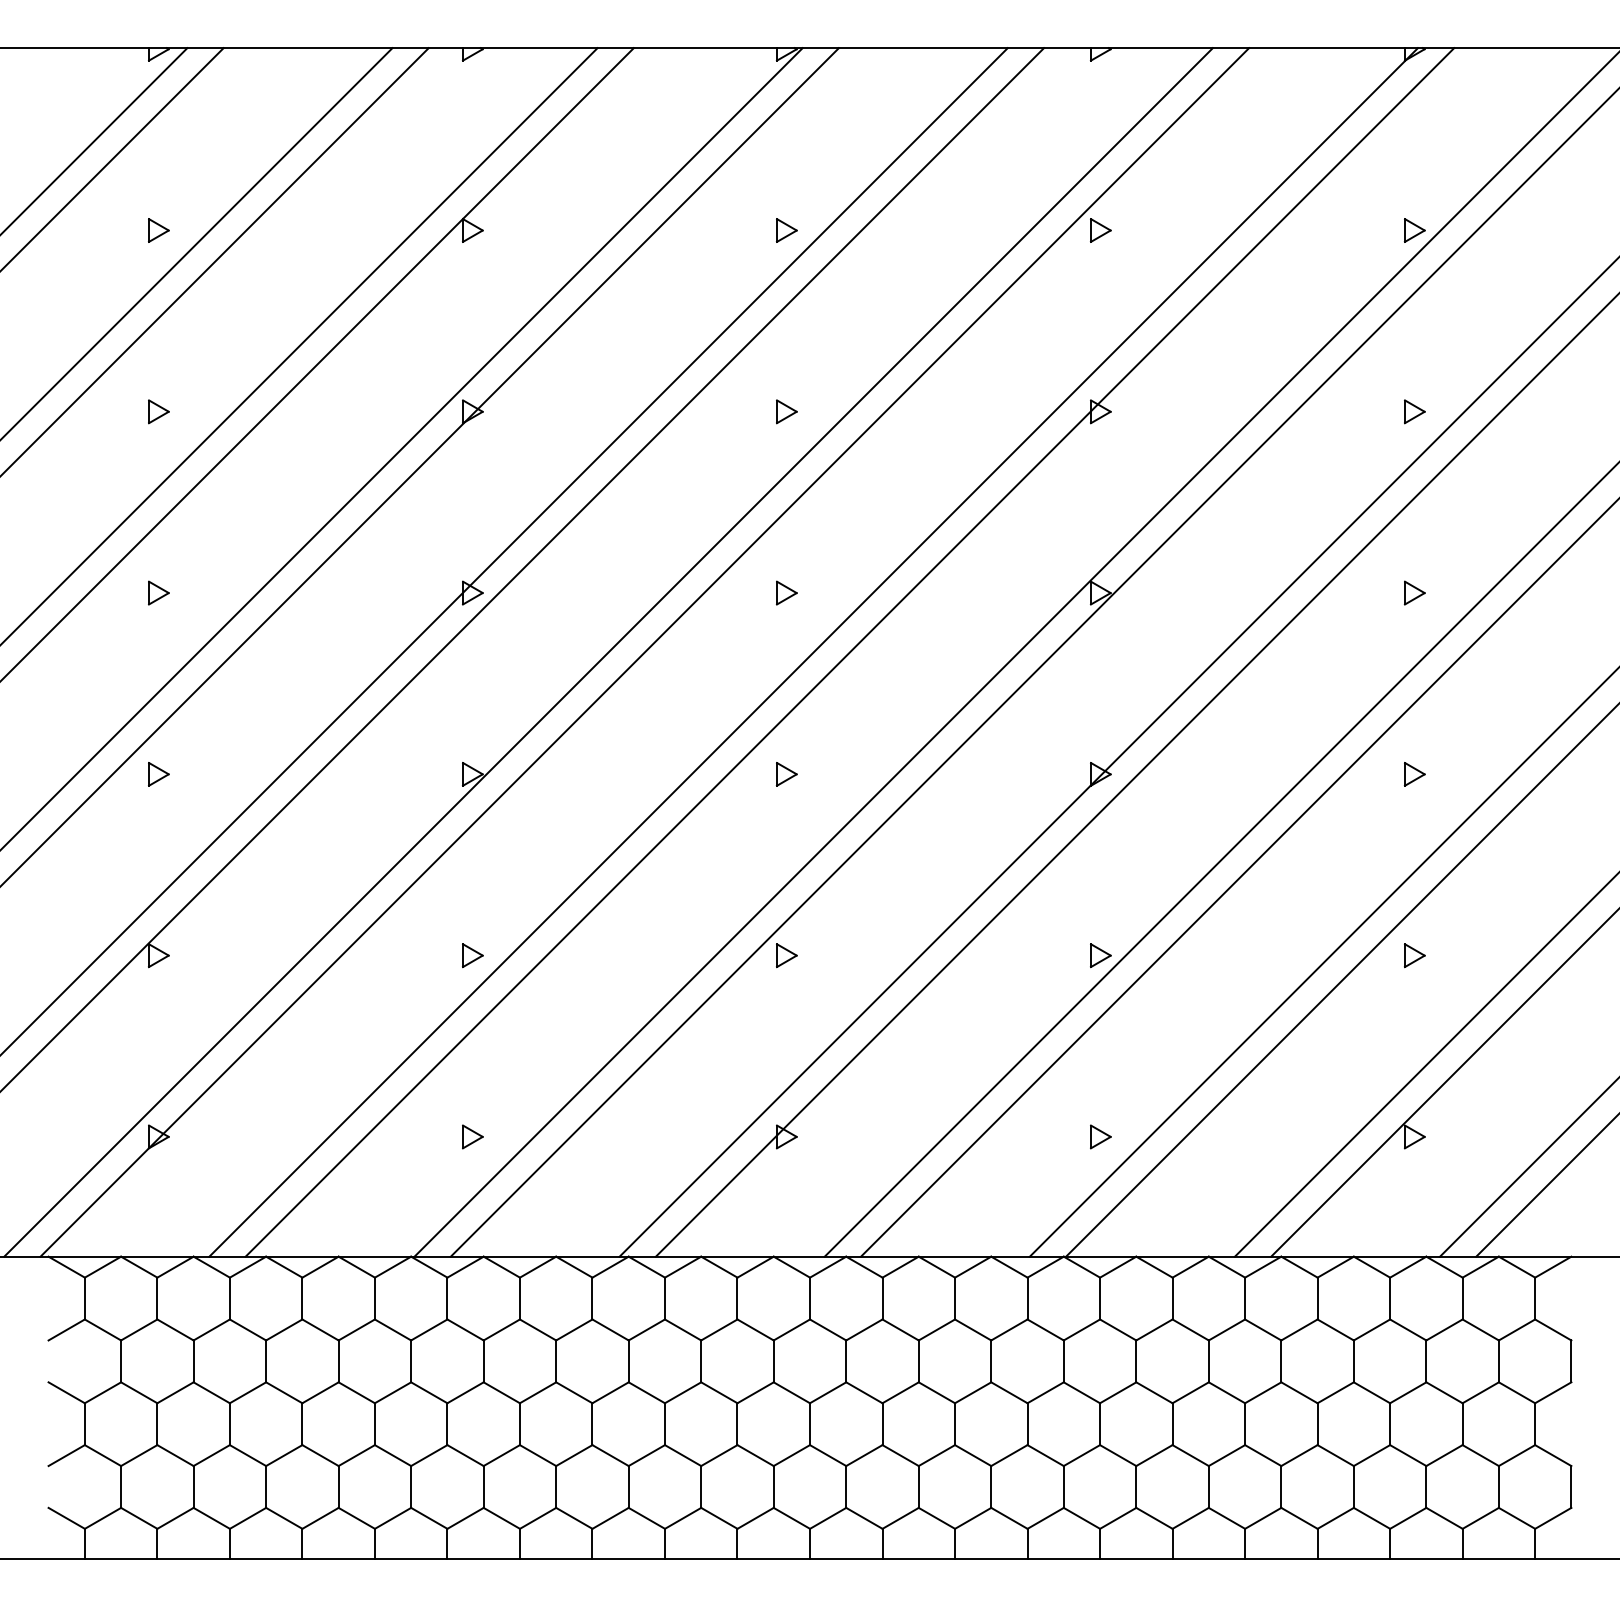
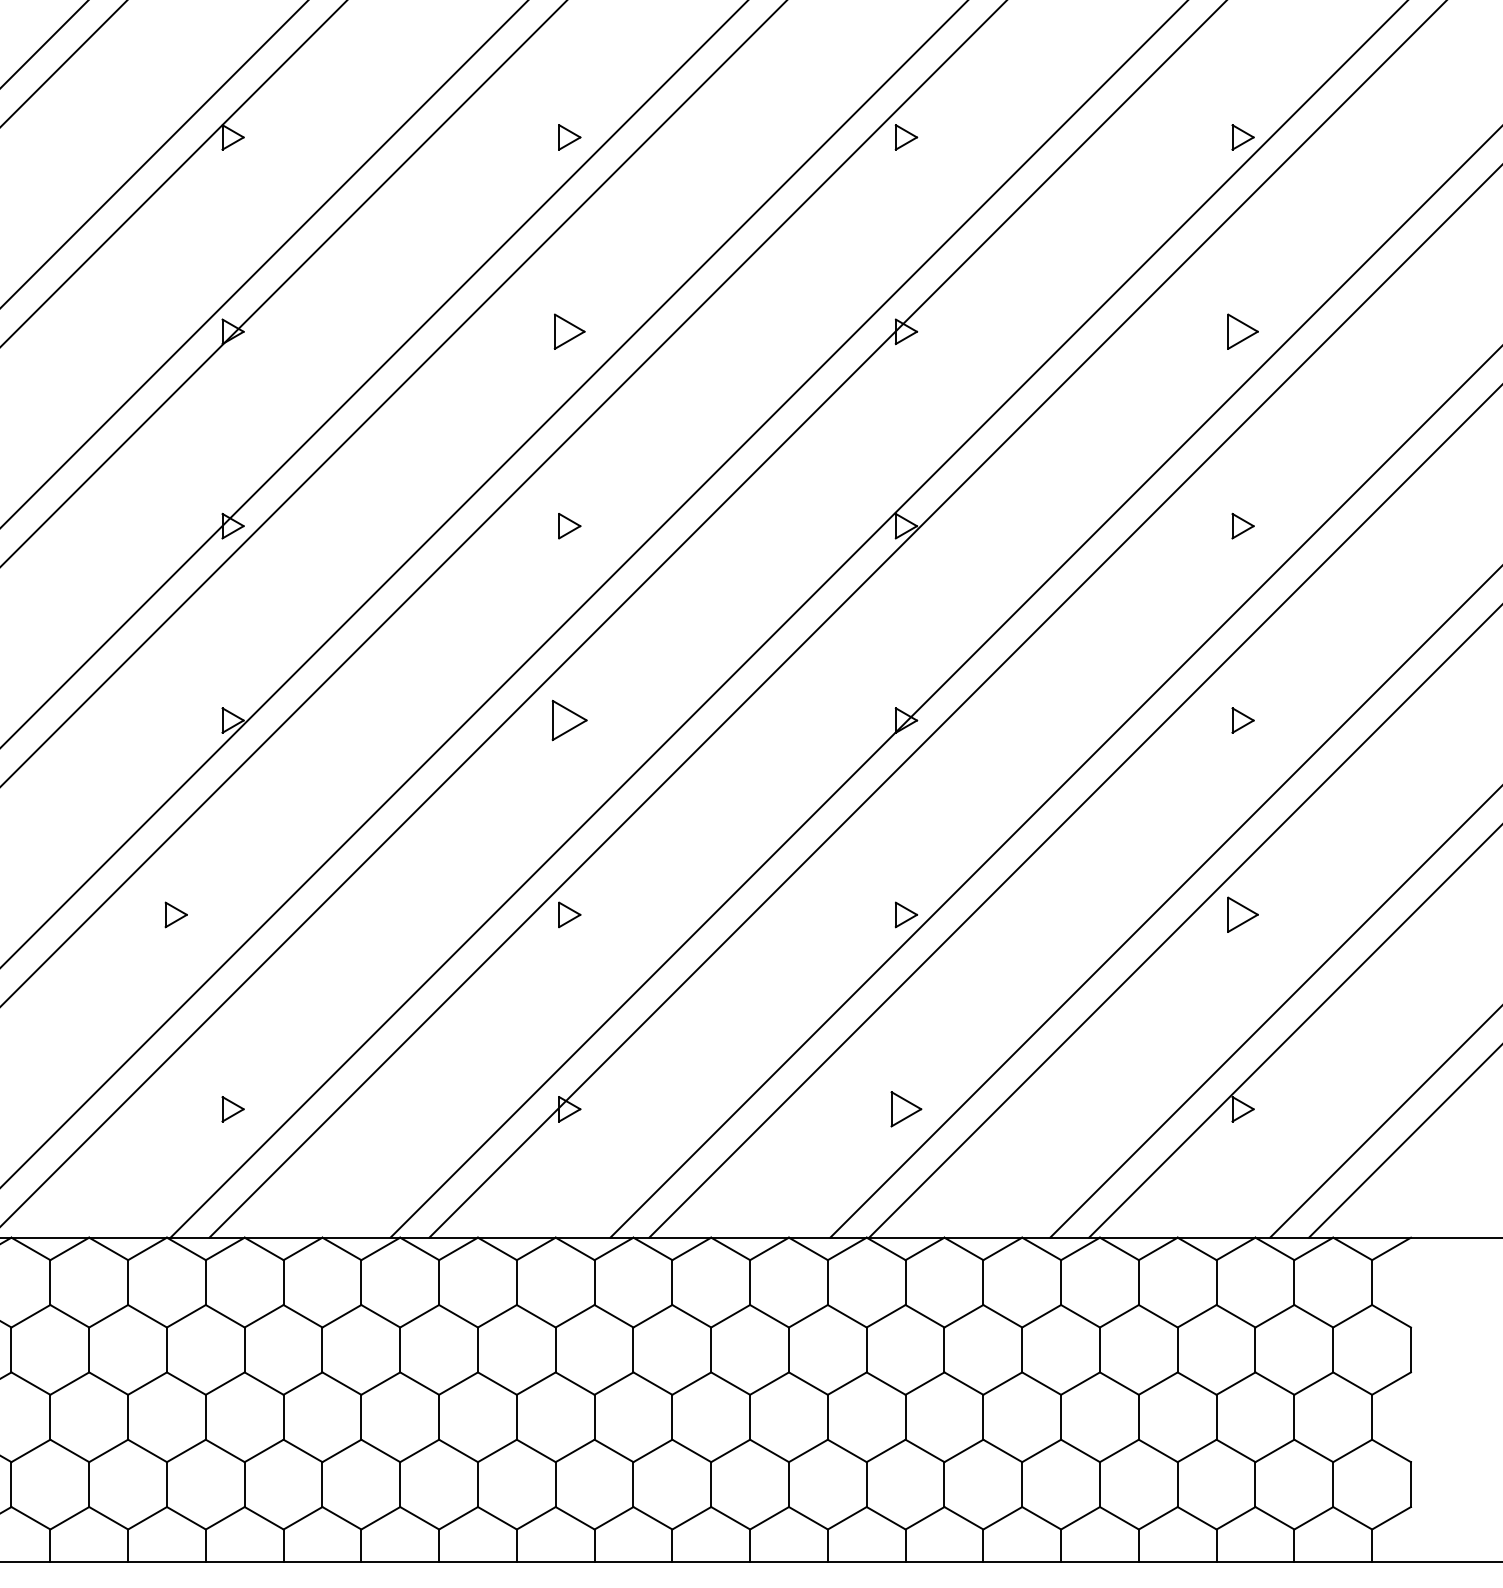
part: (786, 411) -> (569, 331), size x1.4
part: (1414, 411) -> (1242, 331), size x1.4
part: (786, 774) -> (569, 720), size x1.6
part: (472, 955) -> (175, 914), moved
part: (1414, 955) -> (1242, 914), size x1.4
part: (1100, 1136) -> (906, 1108), size x1.4

